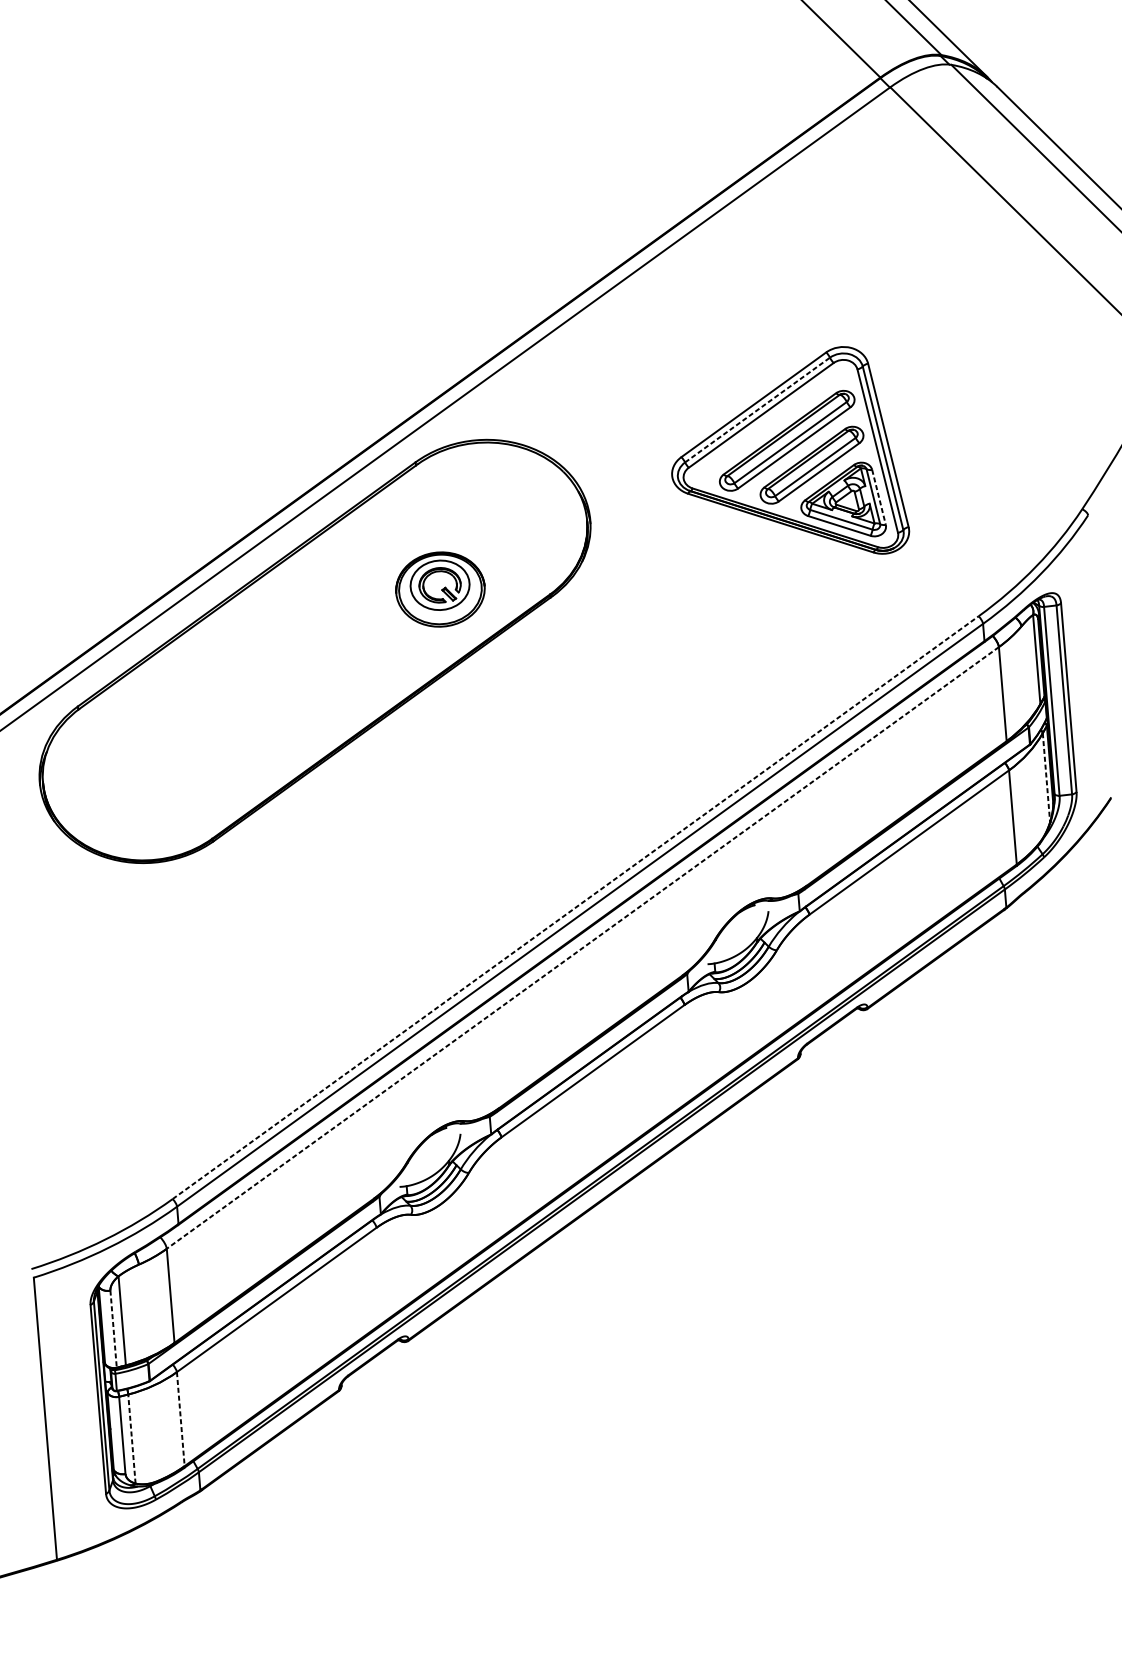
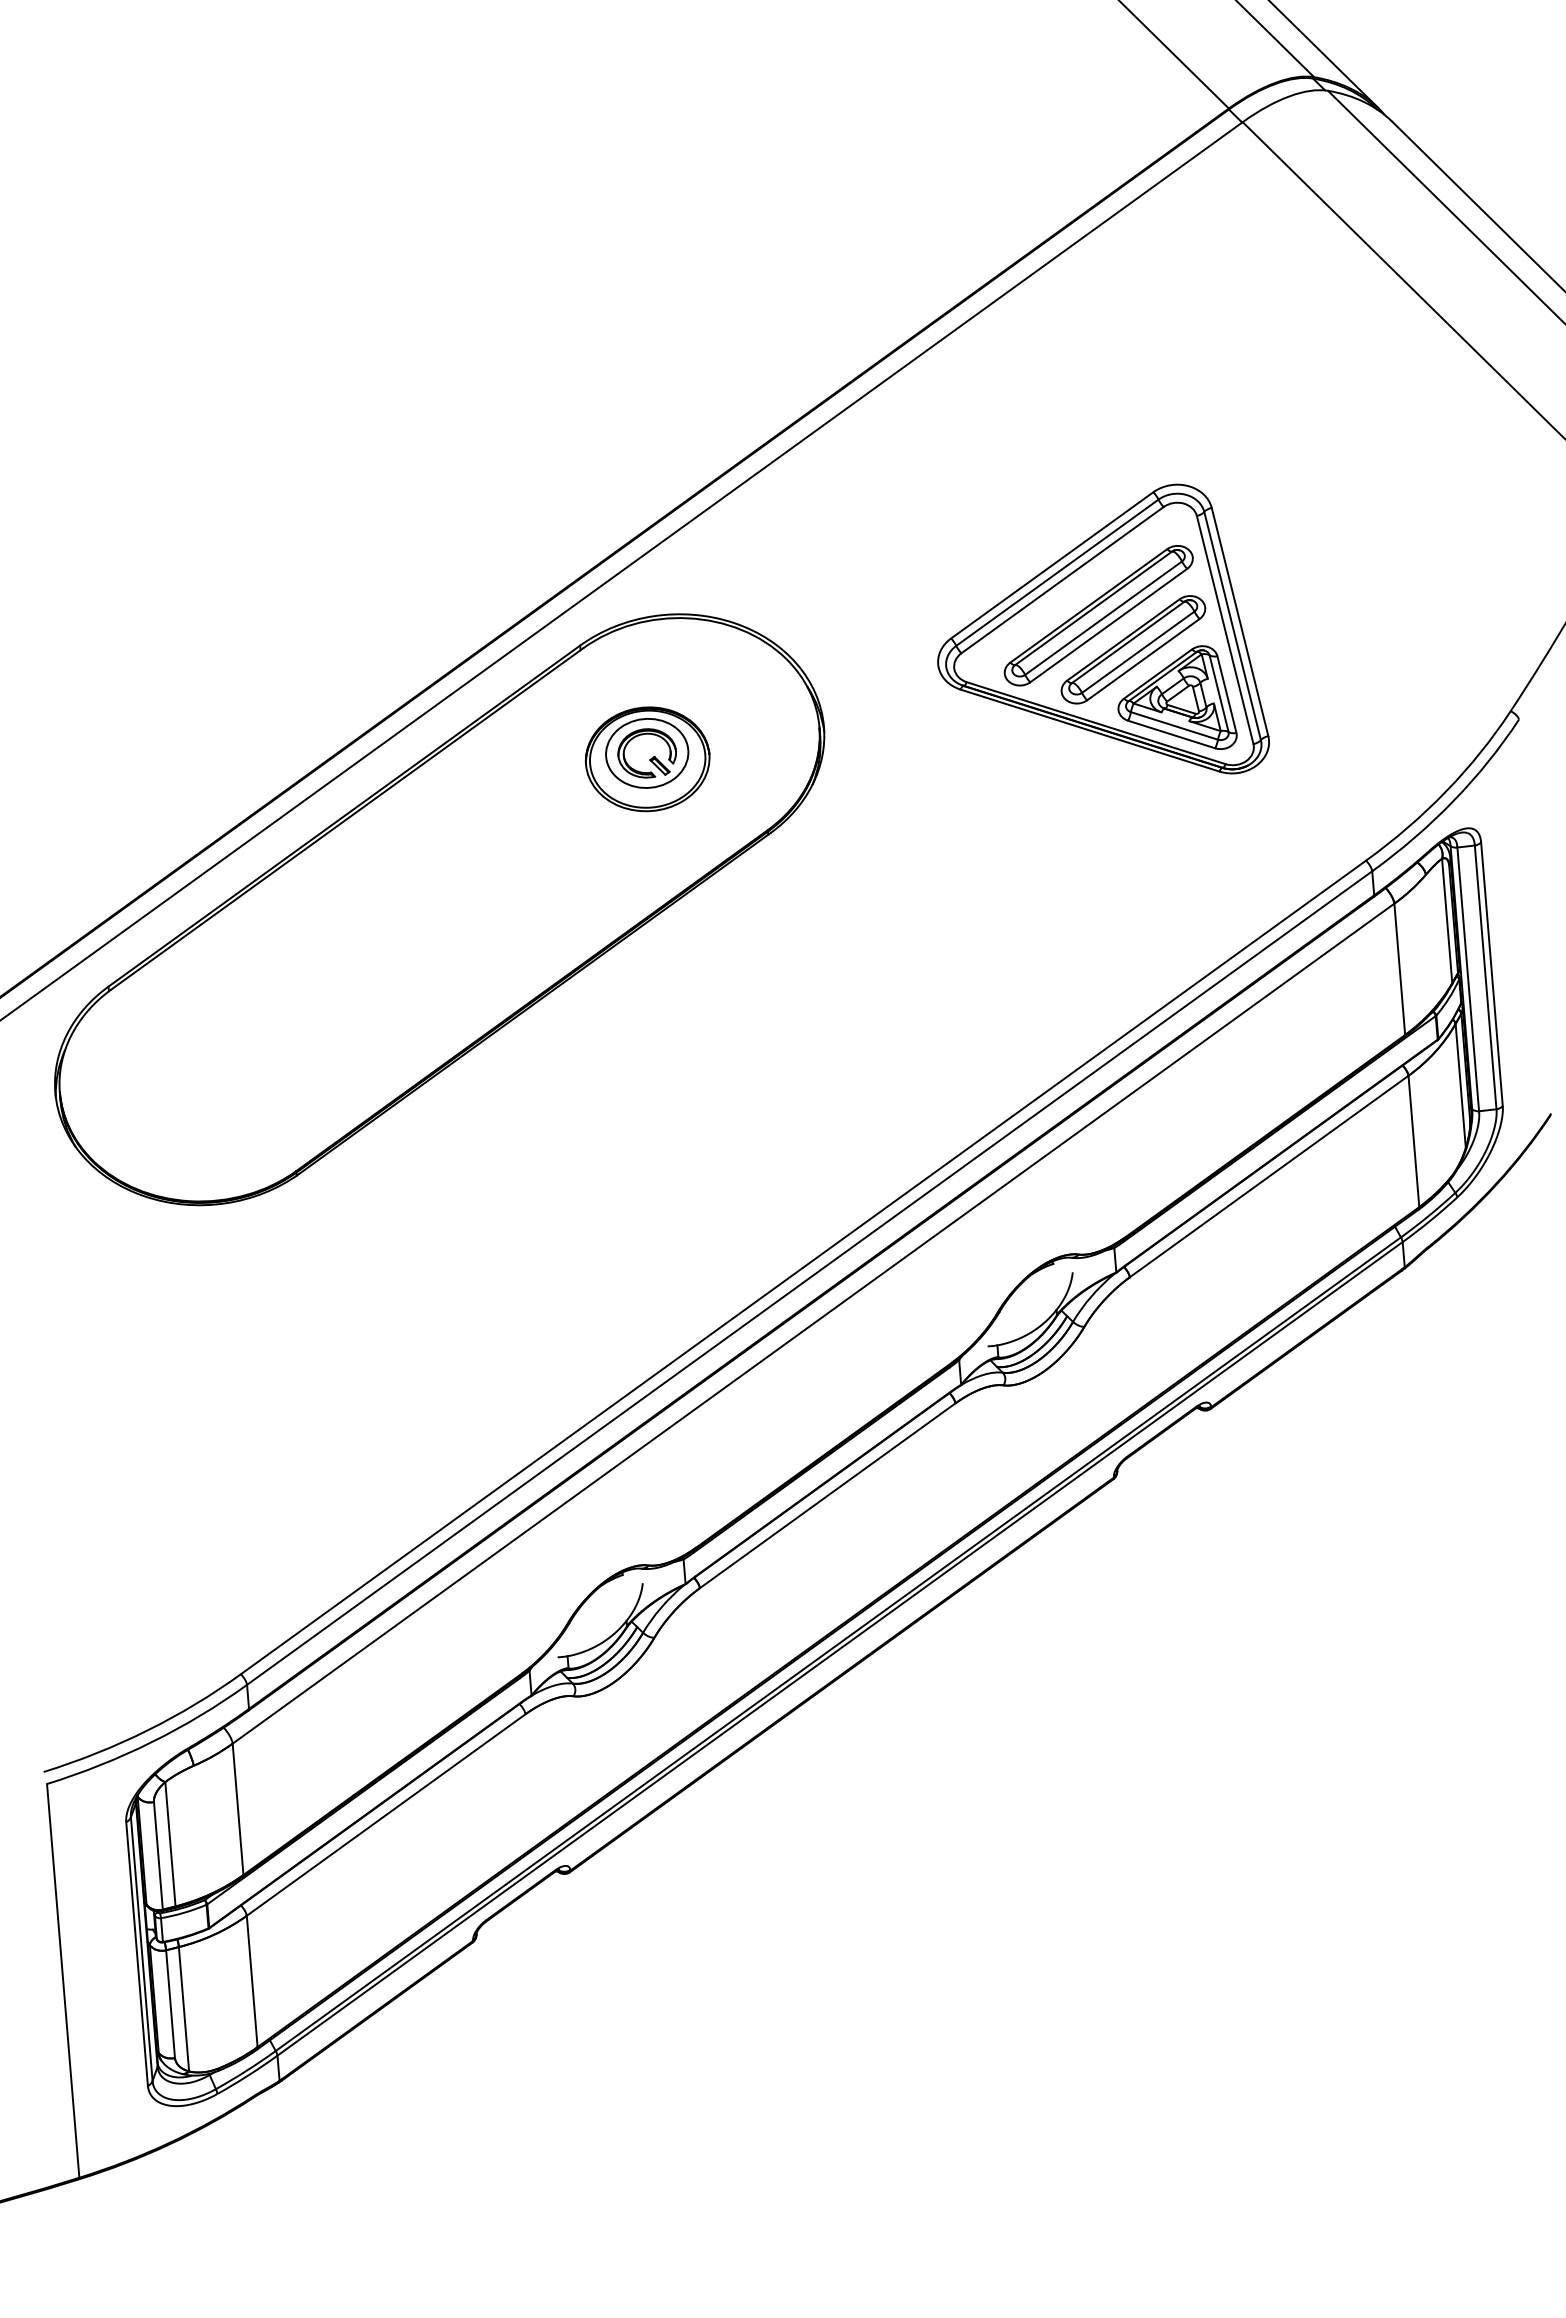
line: (757, 409) -> (1057, 572), dashed -> solid
line: (878, 497) -> (1226, 694), dashed -> solid
part: (440, 589) -> (647, 759), moved
line: (1046, 778) -> (1460, 1086), dashed -> solid
line: (575, 907) -> (803, 1267), dashed -> solid
line: (582, 947) -> (813, 1323), dashed -> solid
line: (113, 1329) -> (158, 1856), dashed -> solid
line: (181, 1419) -> (252, 1981), dashed -> solid
line: (131, 1438) -> (183, 2008), dashed -> solid

